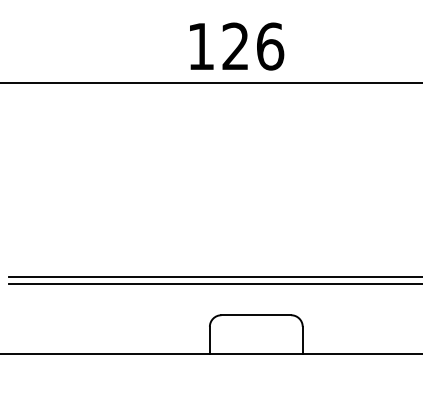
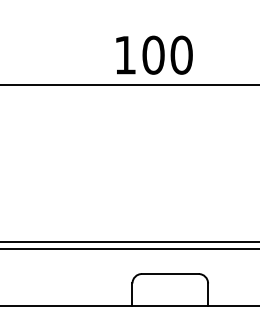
text: (253, 46) -> (168, 55), 126 -> 100

